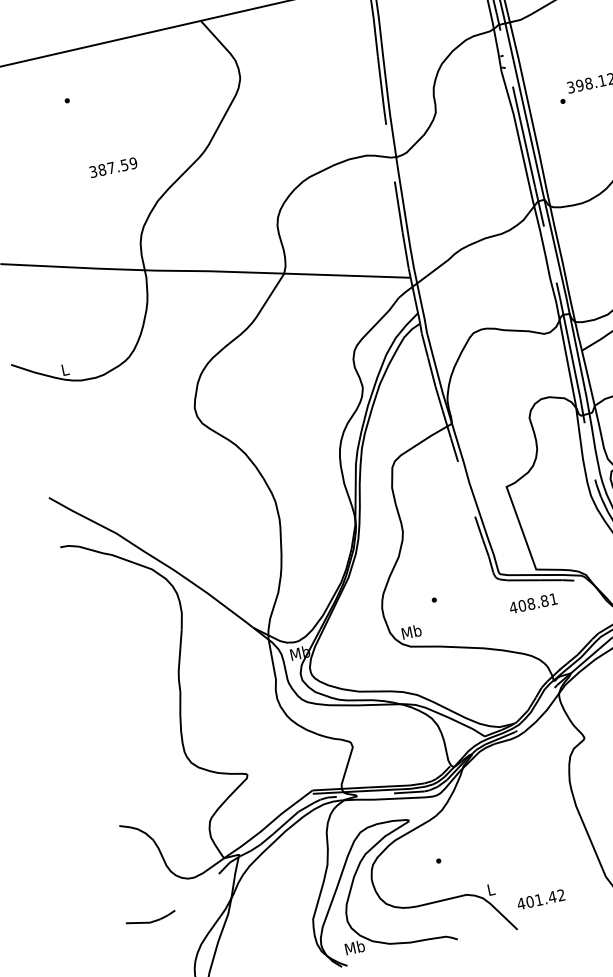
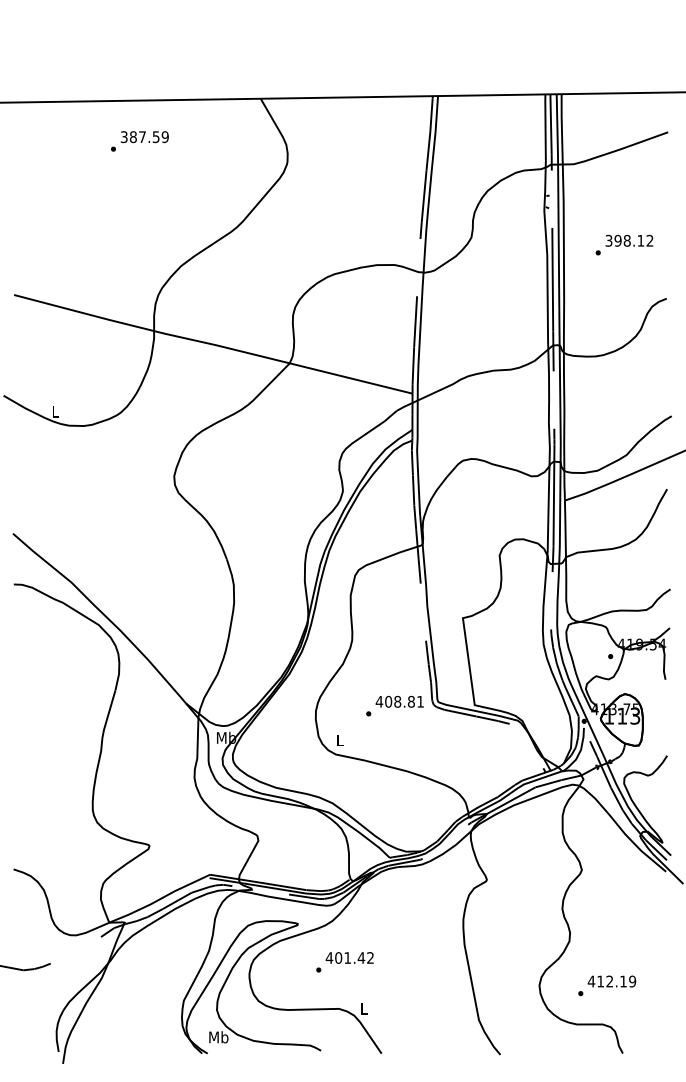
text: (113, 168) -> (144, 137), moved
text: (532, 603) -> (399, 701), moved
text: (411, 632) -> (339, 740), Mb -> L
text: (540, 899) -> (349, 957), moved

